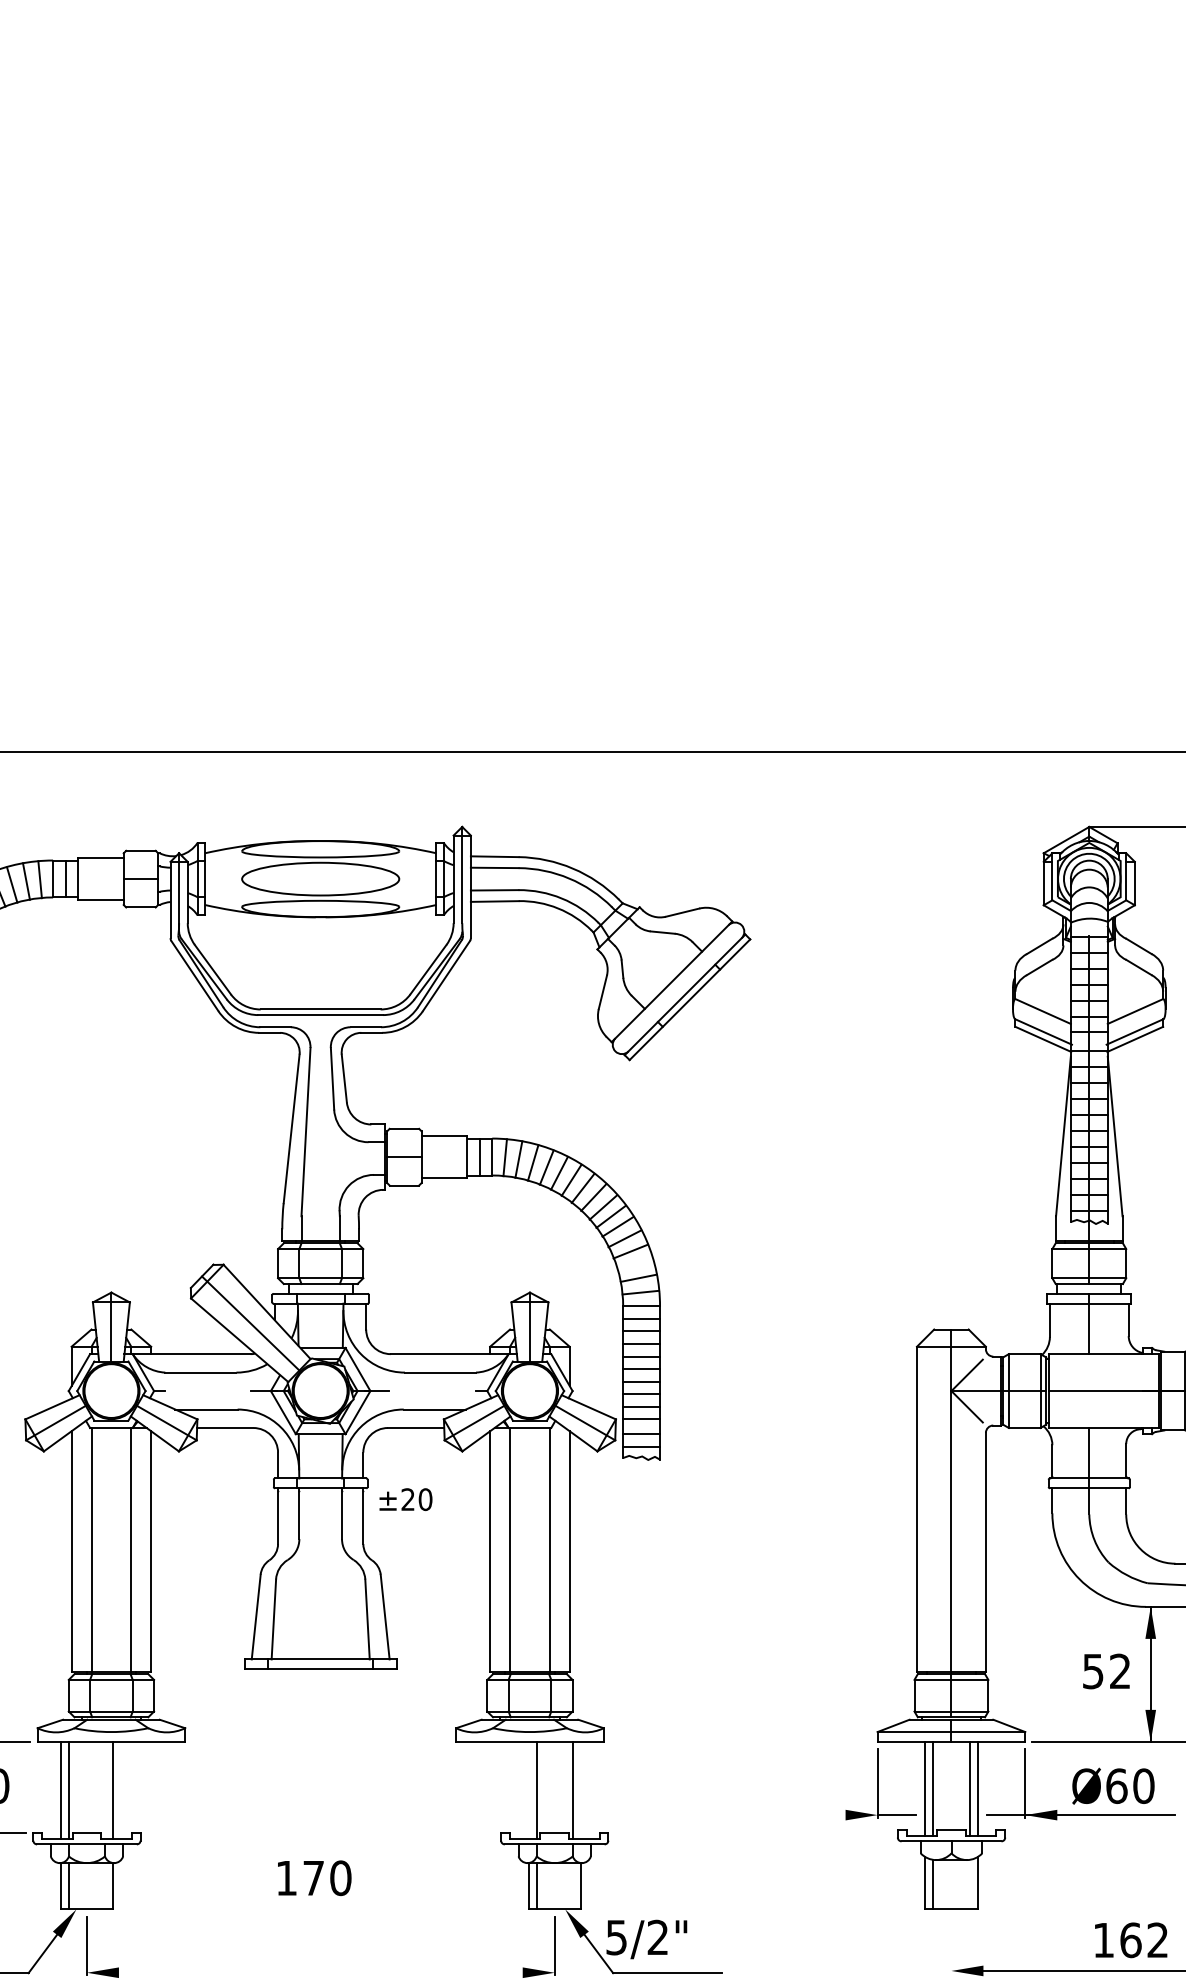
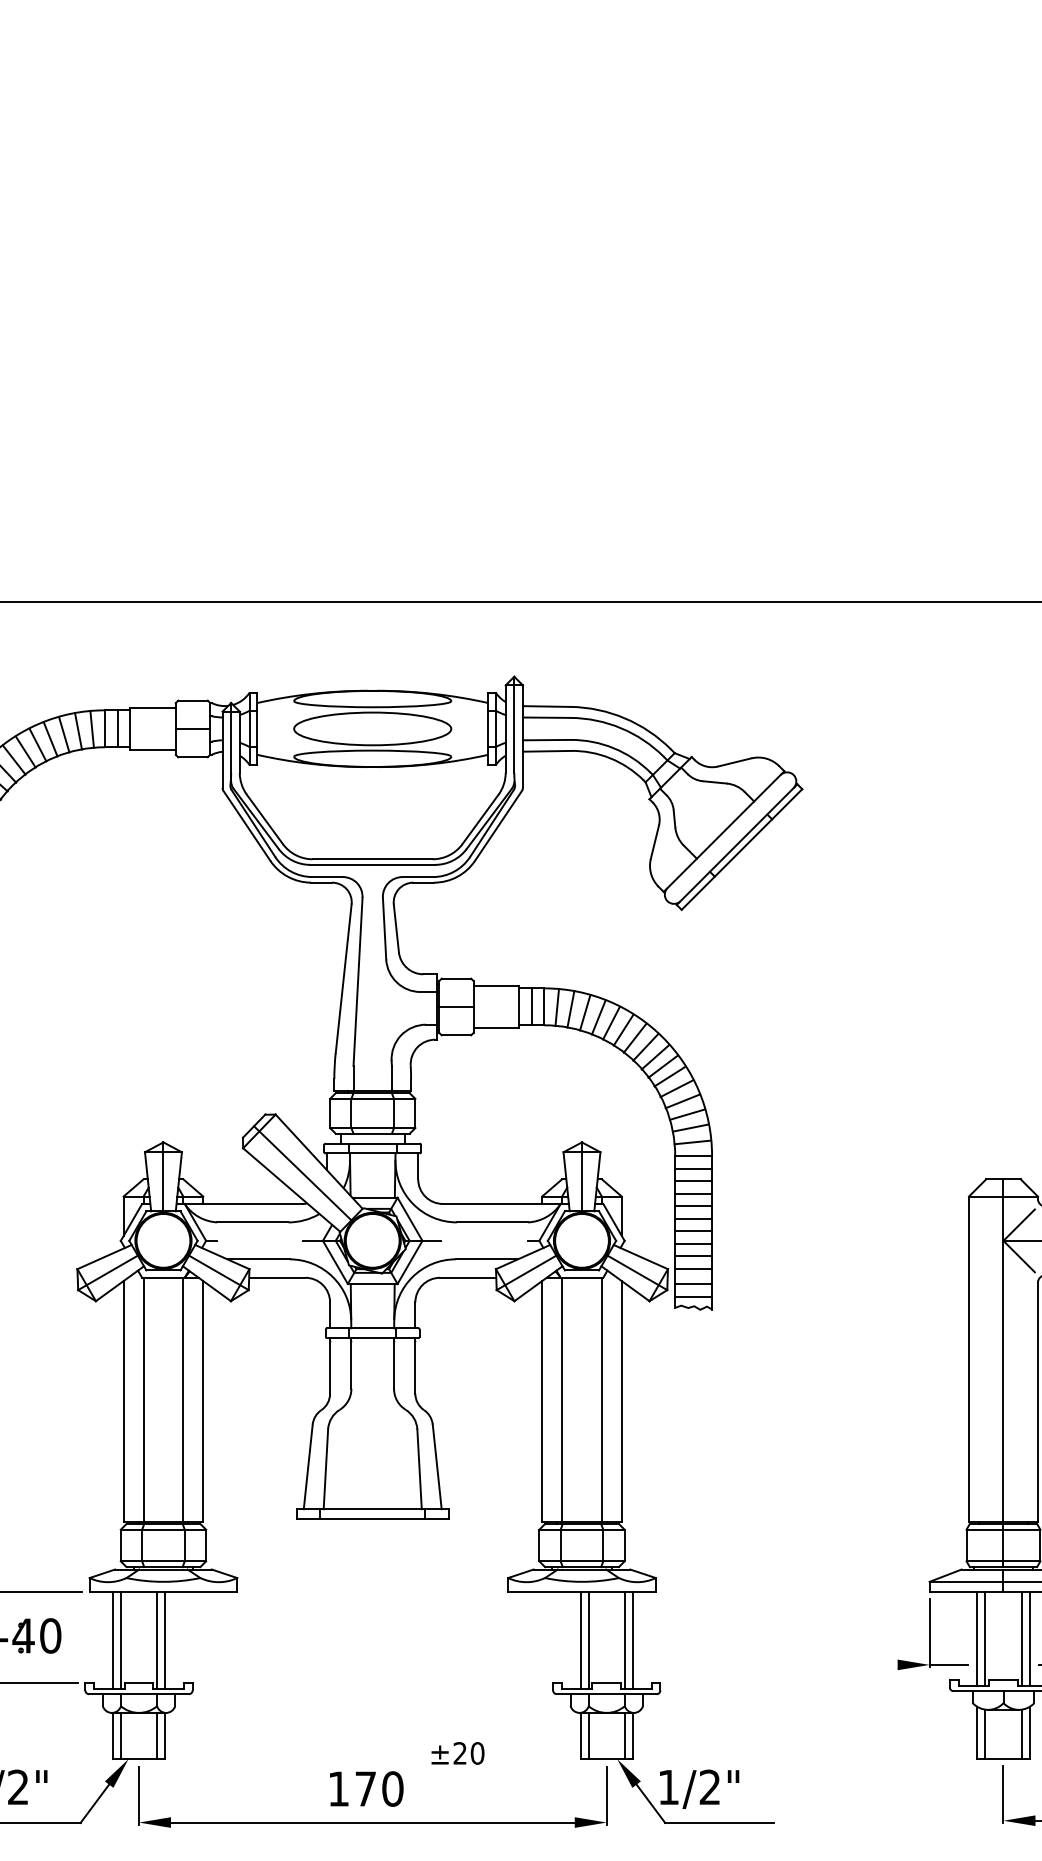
line: (635, 1264) -> (687, 1114), added
text: (405, 1499) -> (457, 1753), moved
line: (105, 1789) -> (157, 1639), added
line: (528, 1789) -> (580, 1639), added
line: (580, 1789) -> (632, 1639), added
text: (314, 1878) -> (366, 1789), moved
line: (969, 1884) -> (1021, 1734), added
line: (105, 1886) -> (157, 1736), added
line: (572, 1886) -> (624, 1736), added
text: (616, 1937) -> (668, 1787), 5/2" -> 1/2"
line: (951, 1944) -> (1003, 1794), added
line: (320, 1972) -> (372, 1822), added

